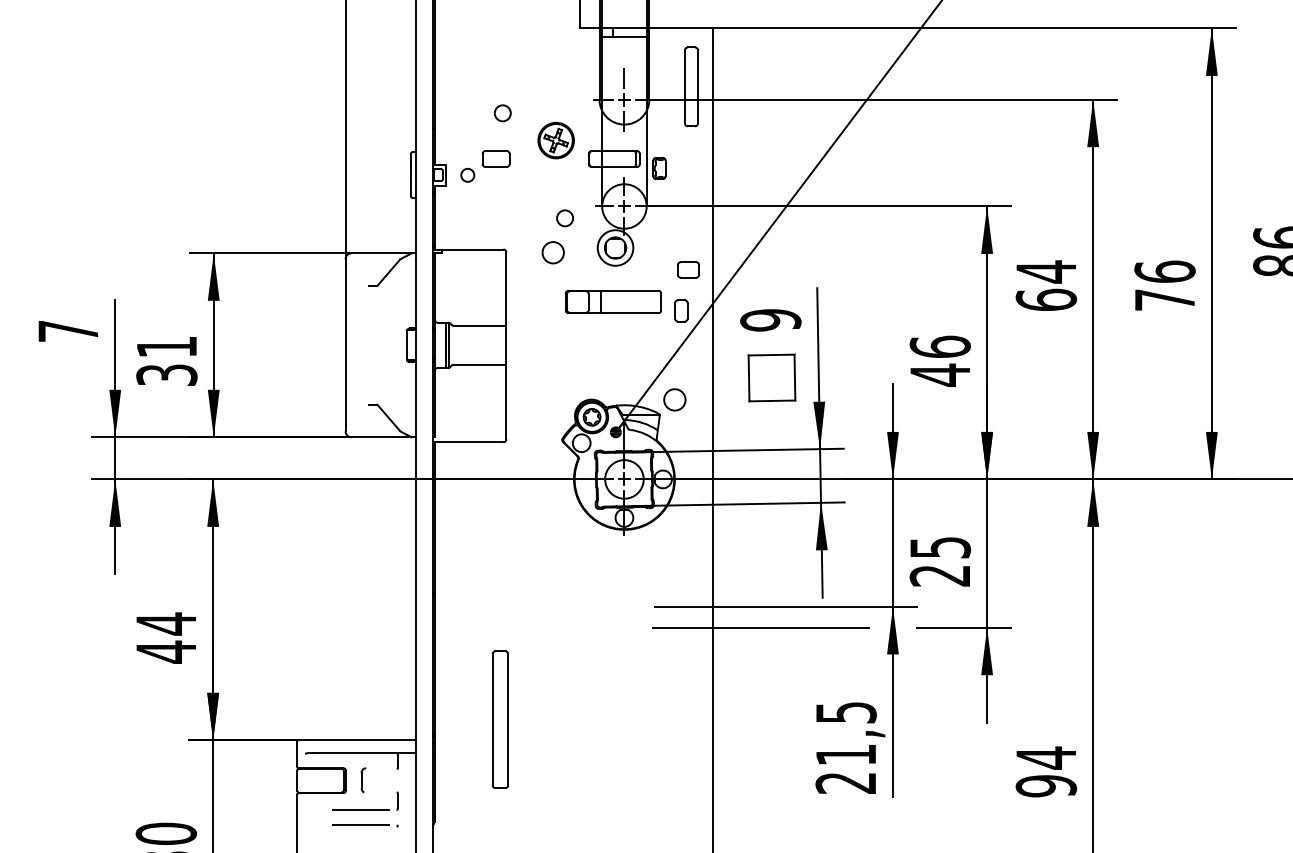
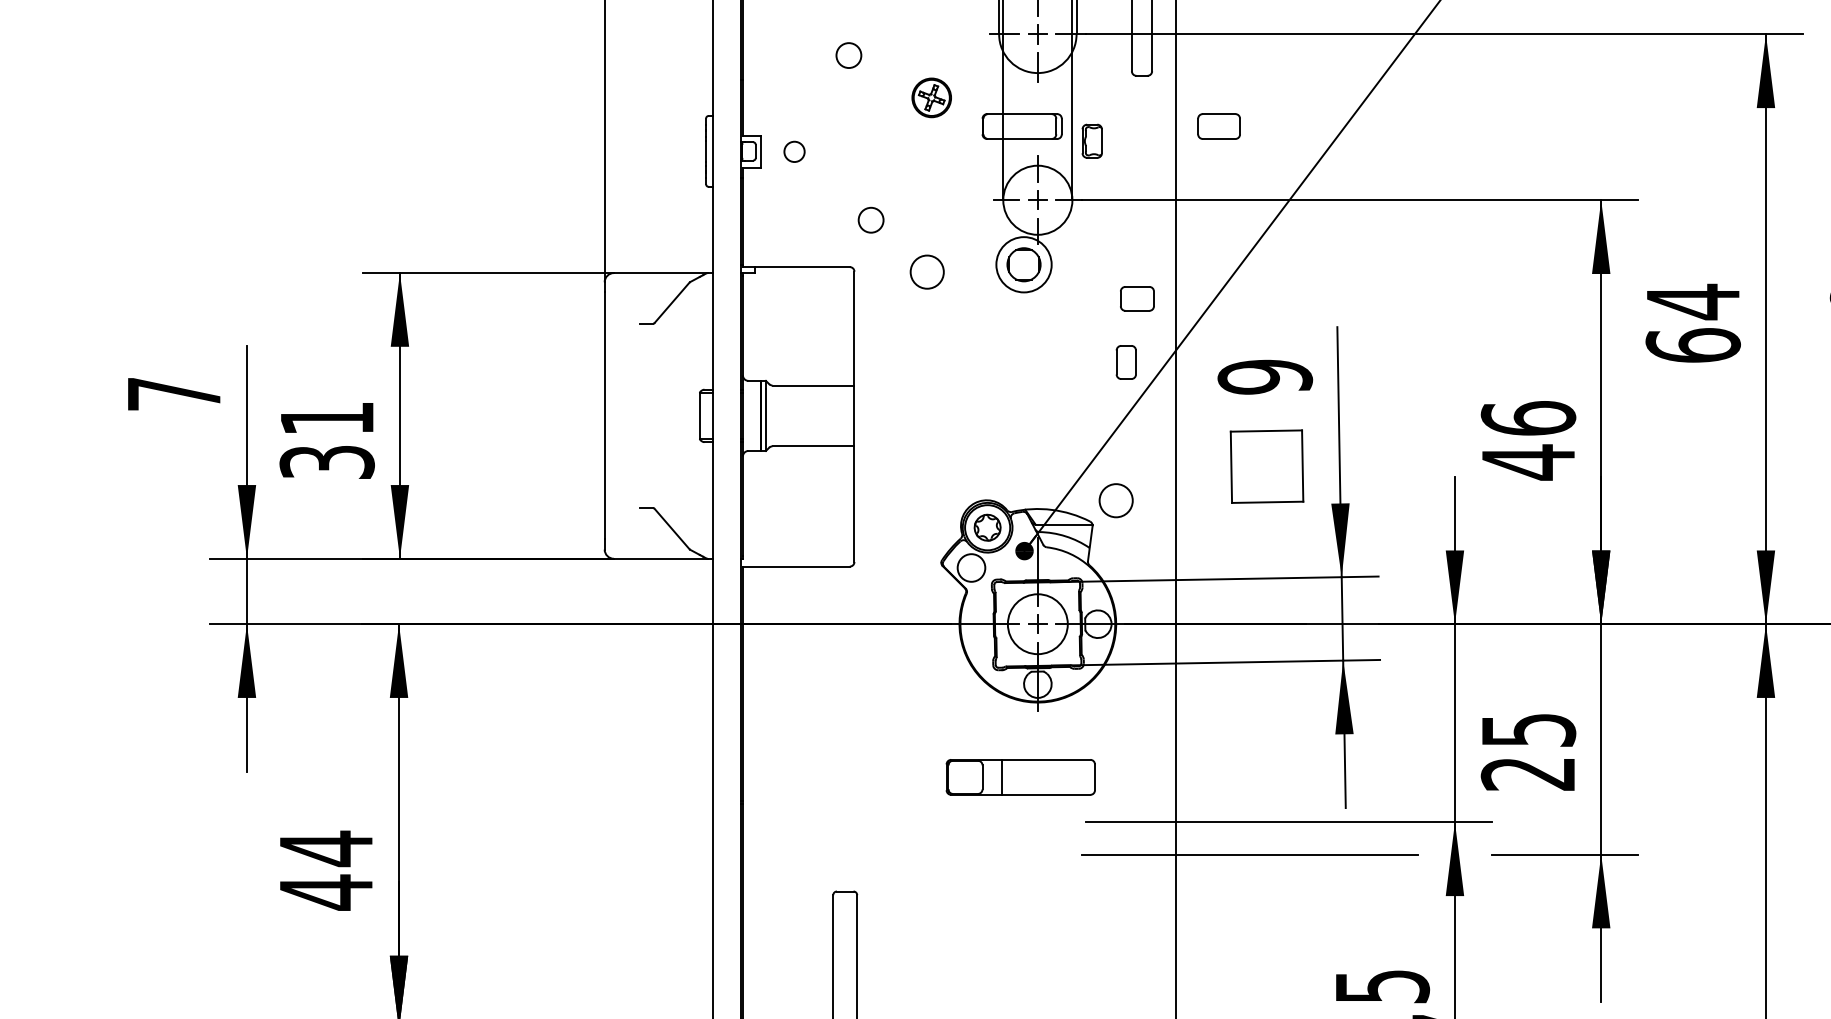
part: (555, 140) -> (930, 97), size x0.7
part: (495, 158) -> (1218, 125), moved
circle: (564, 218) -> (870, 220), moved
part: (612, 301) -> (1019, 776), moved

